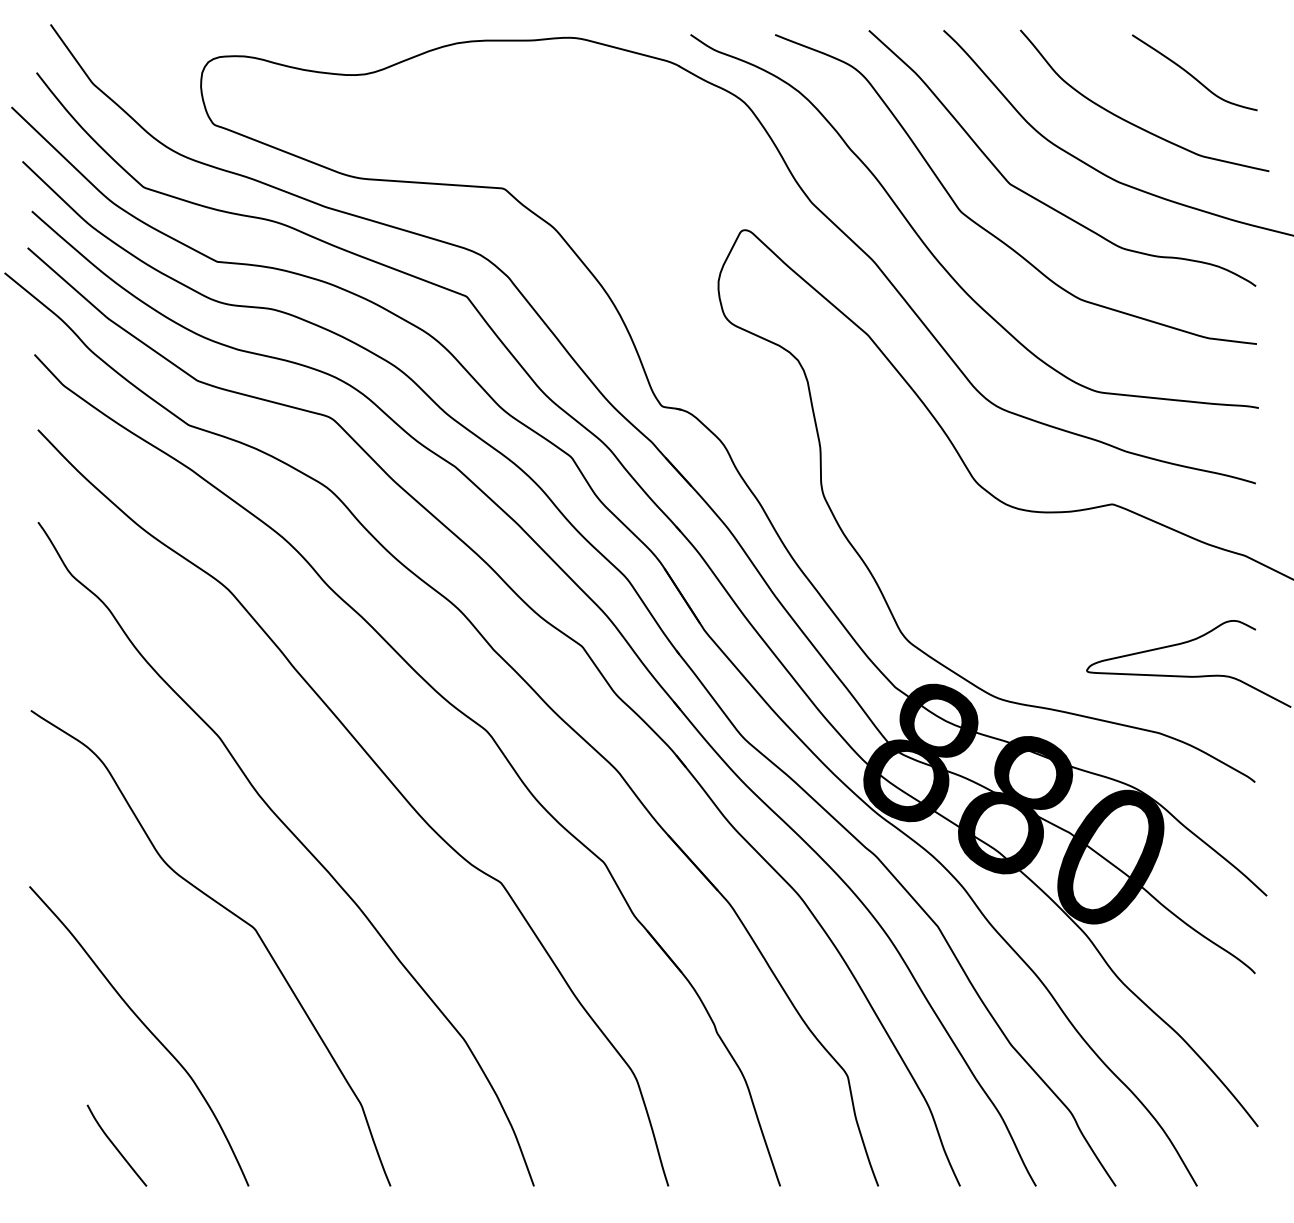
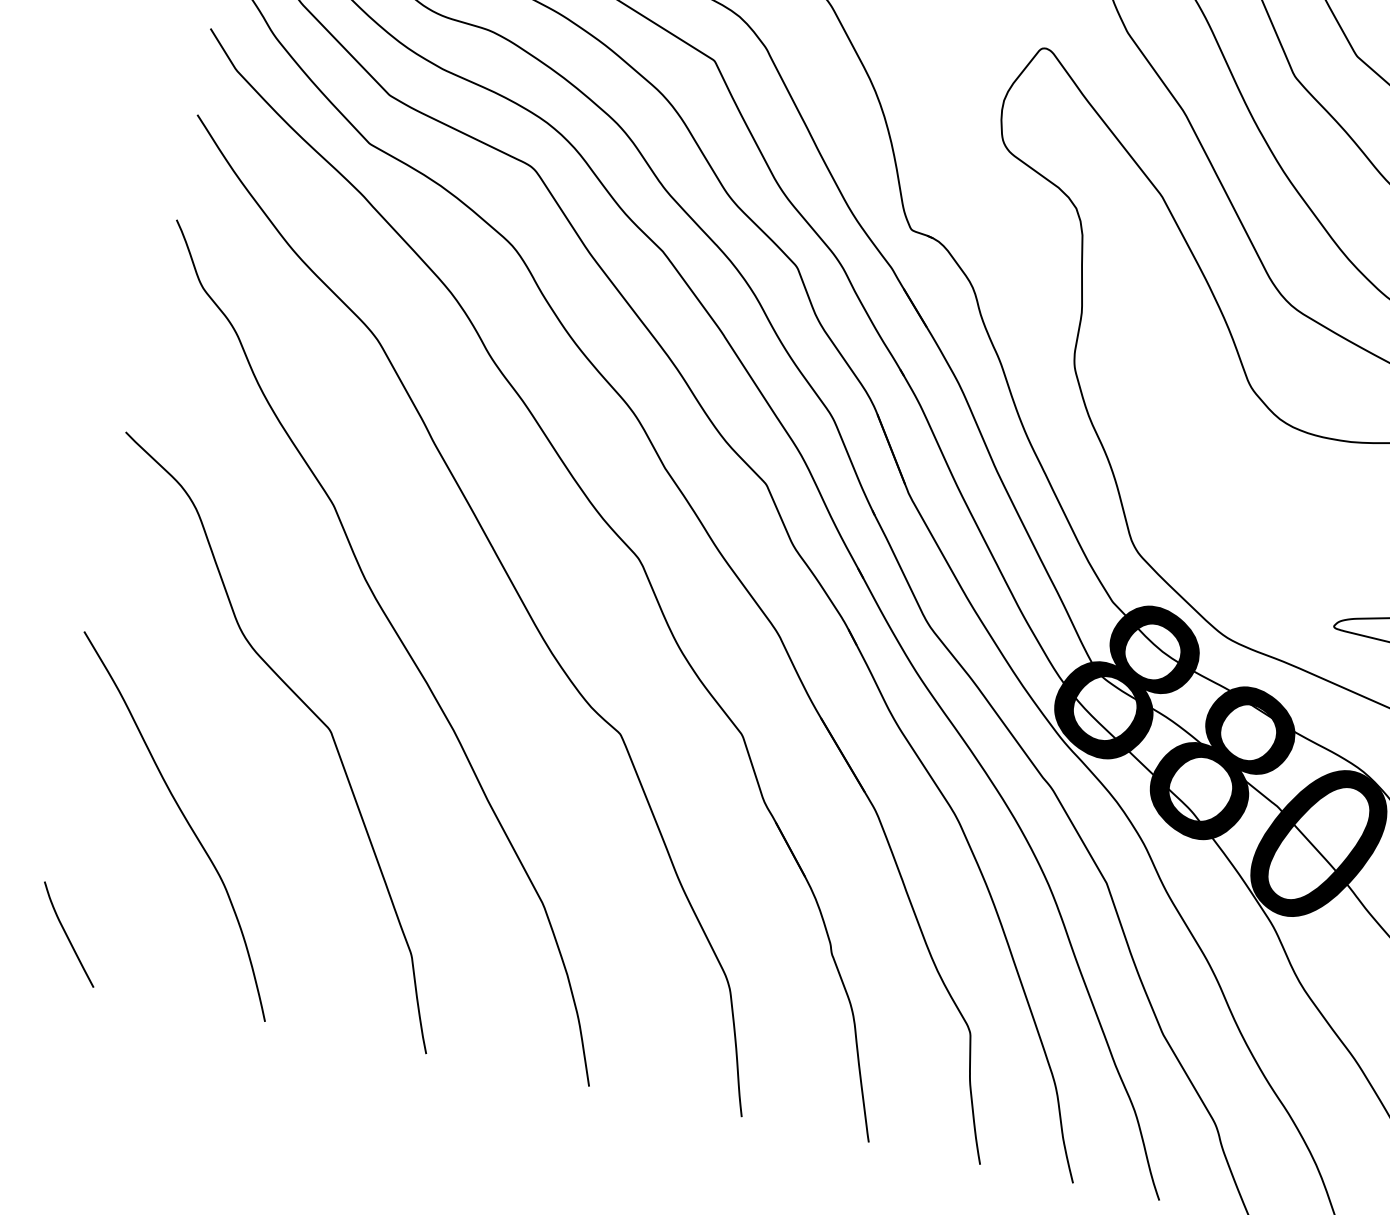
curve: (115, 1145) -> (67, 934), moved

